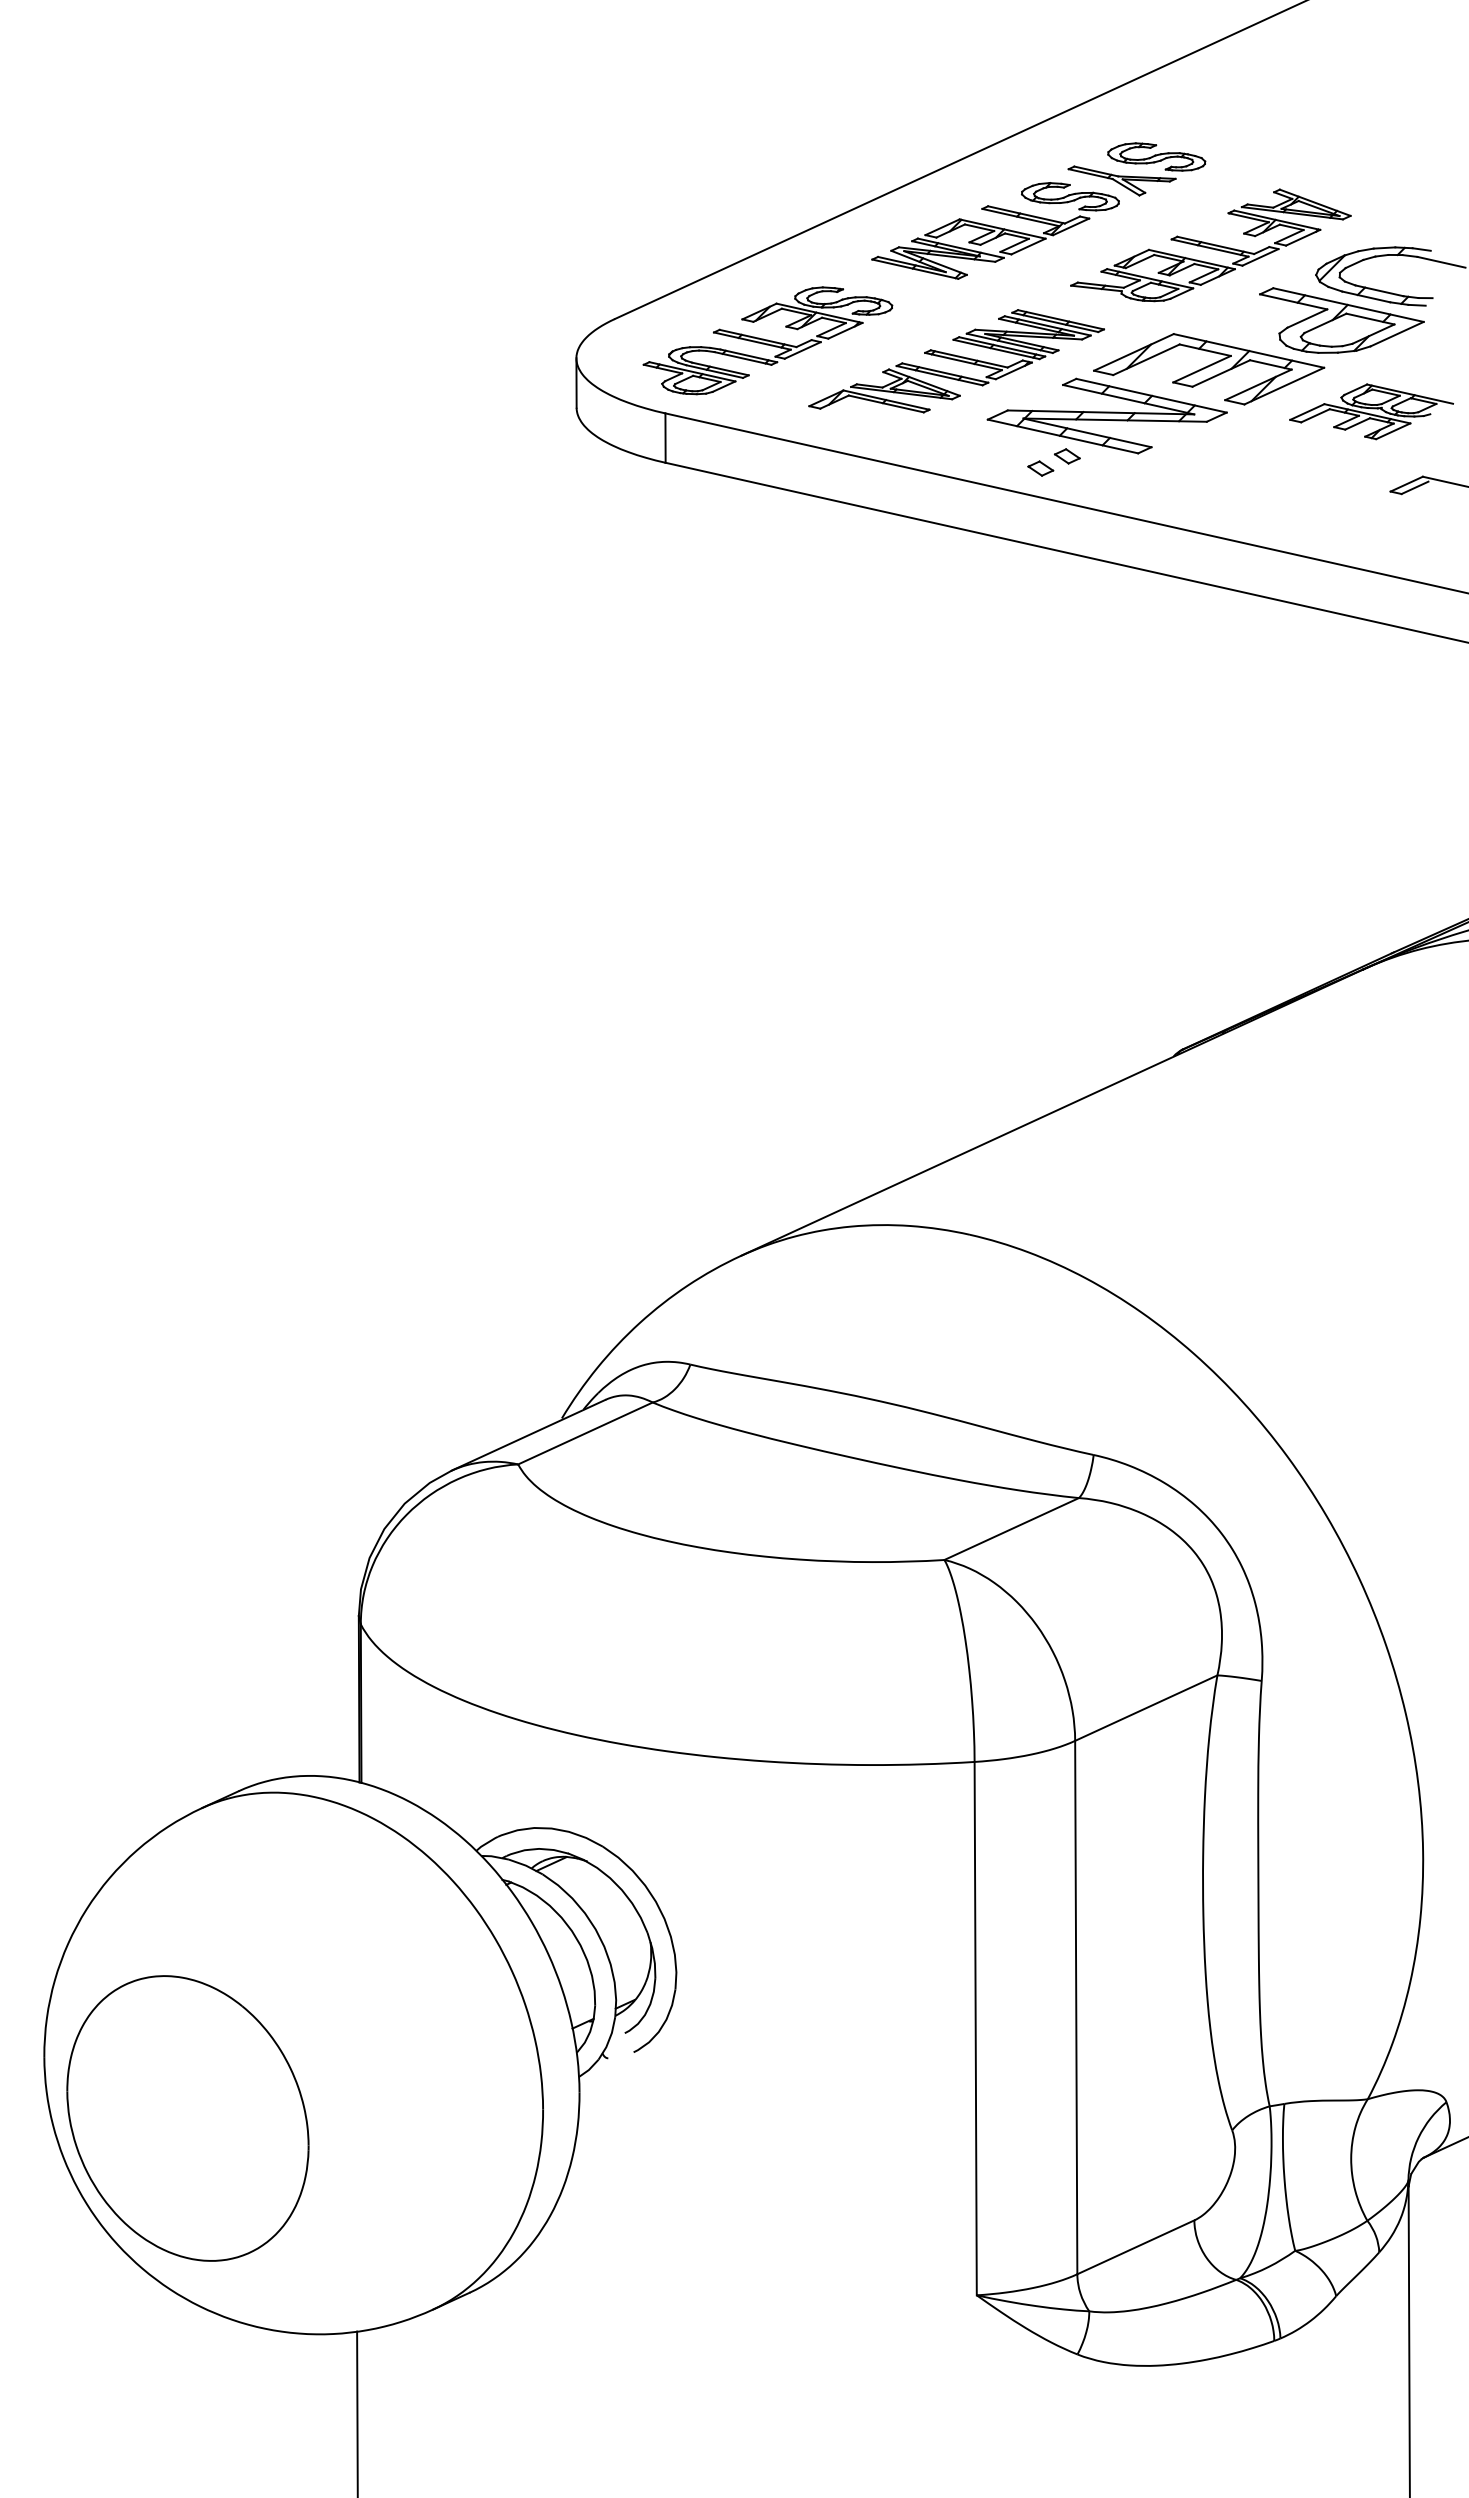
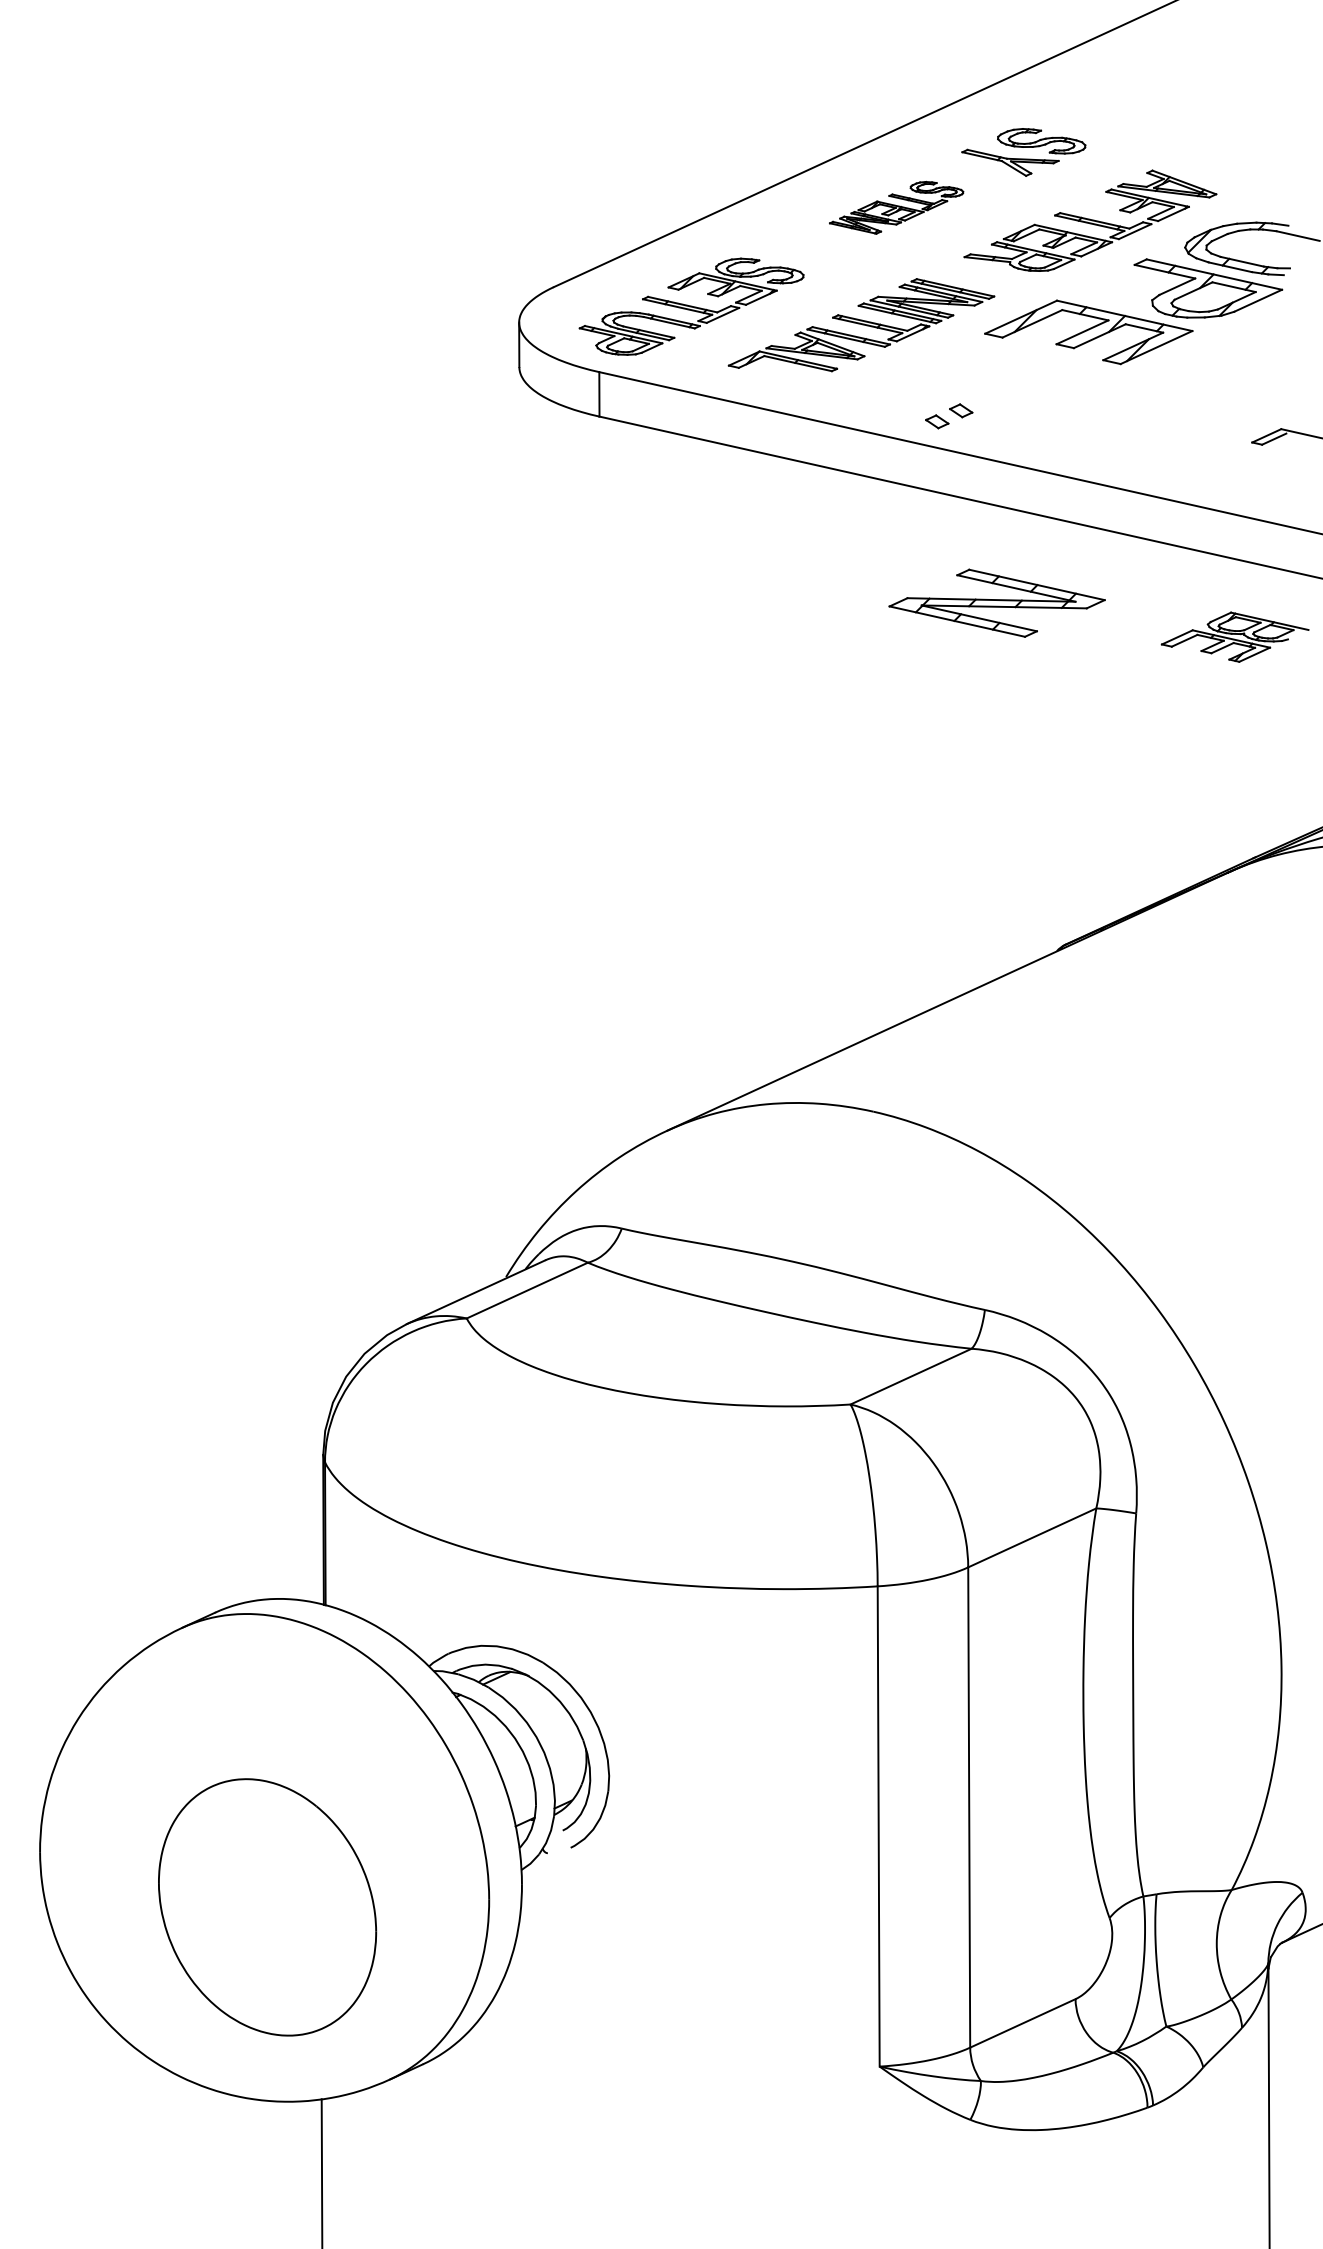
part: (995, 230) -> (896, 207), size x0.6
part: (1371, 411) -> (1235, 636), moved
part: (1106, 415) -> (996, 602), moved
part: (187, 2118) -> (267, 1907), moved

